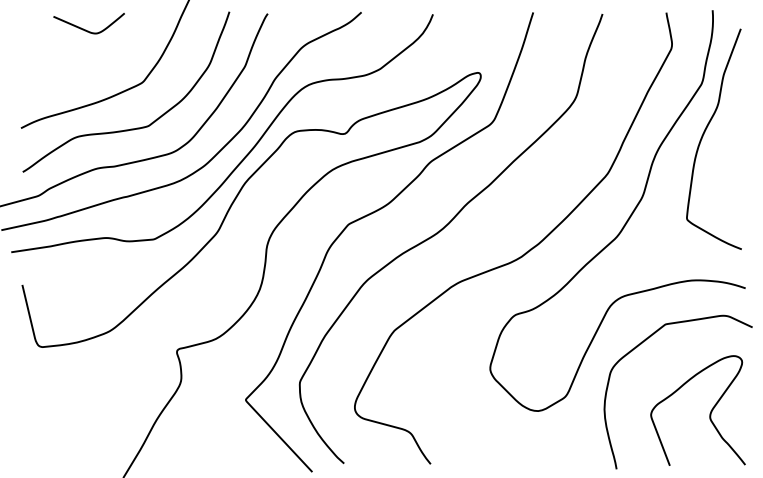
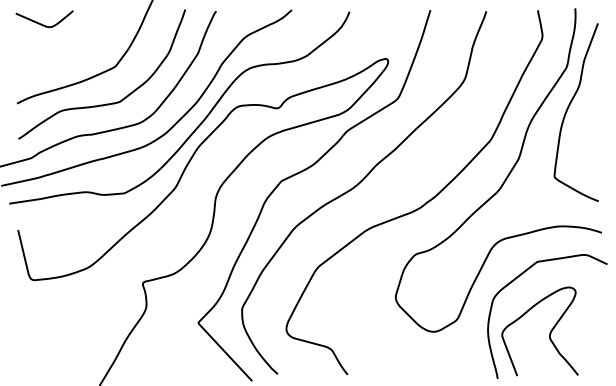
curve: (86, 29) -> (42, 23), moved
curve: (709, 413) -> (549, 333), moved

